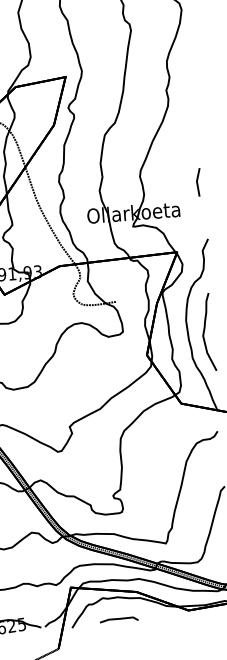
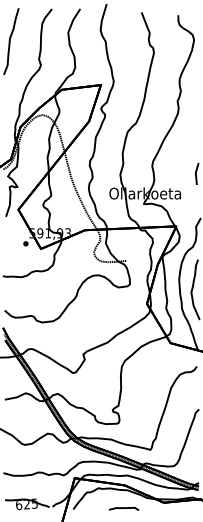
part: (119, 619) -> (124, 508), moved

